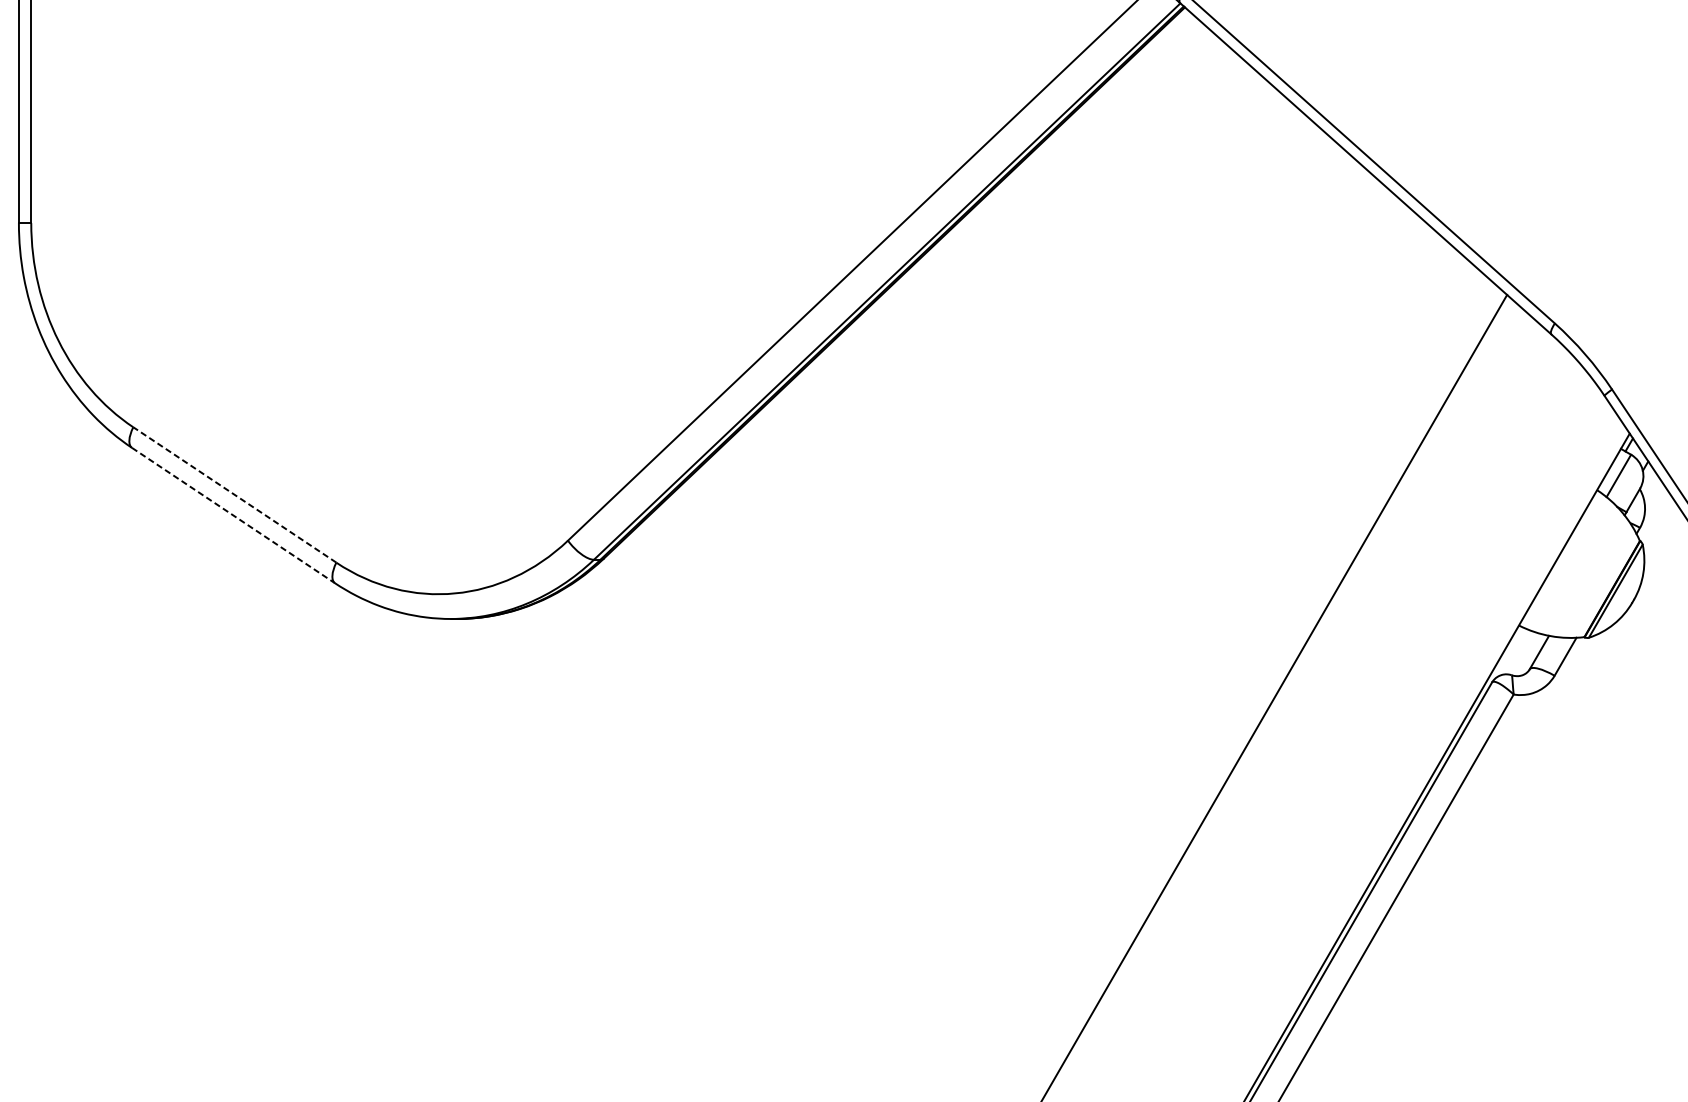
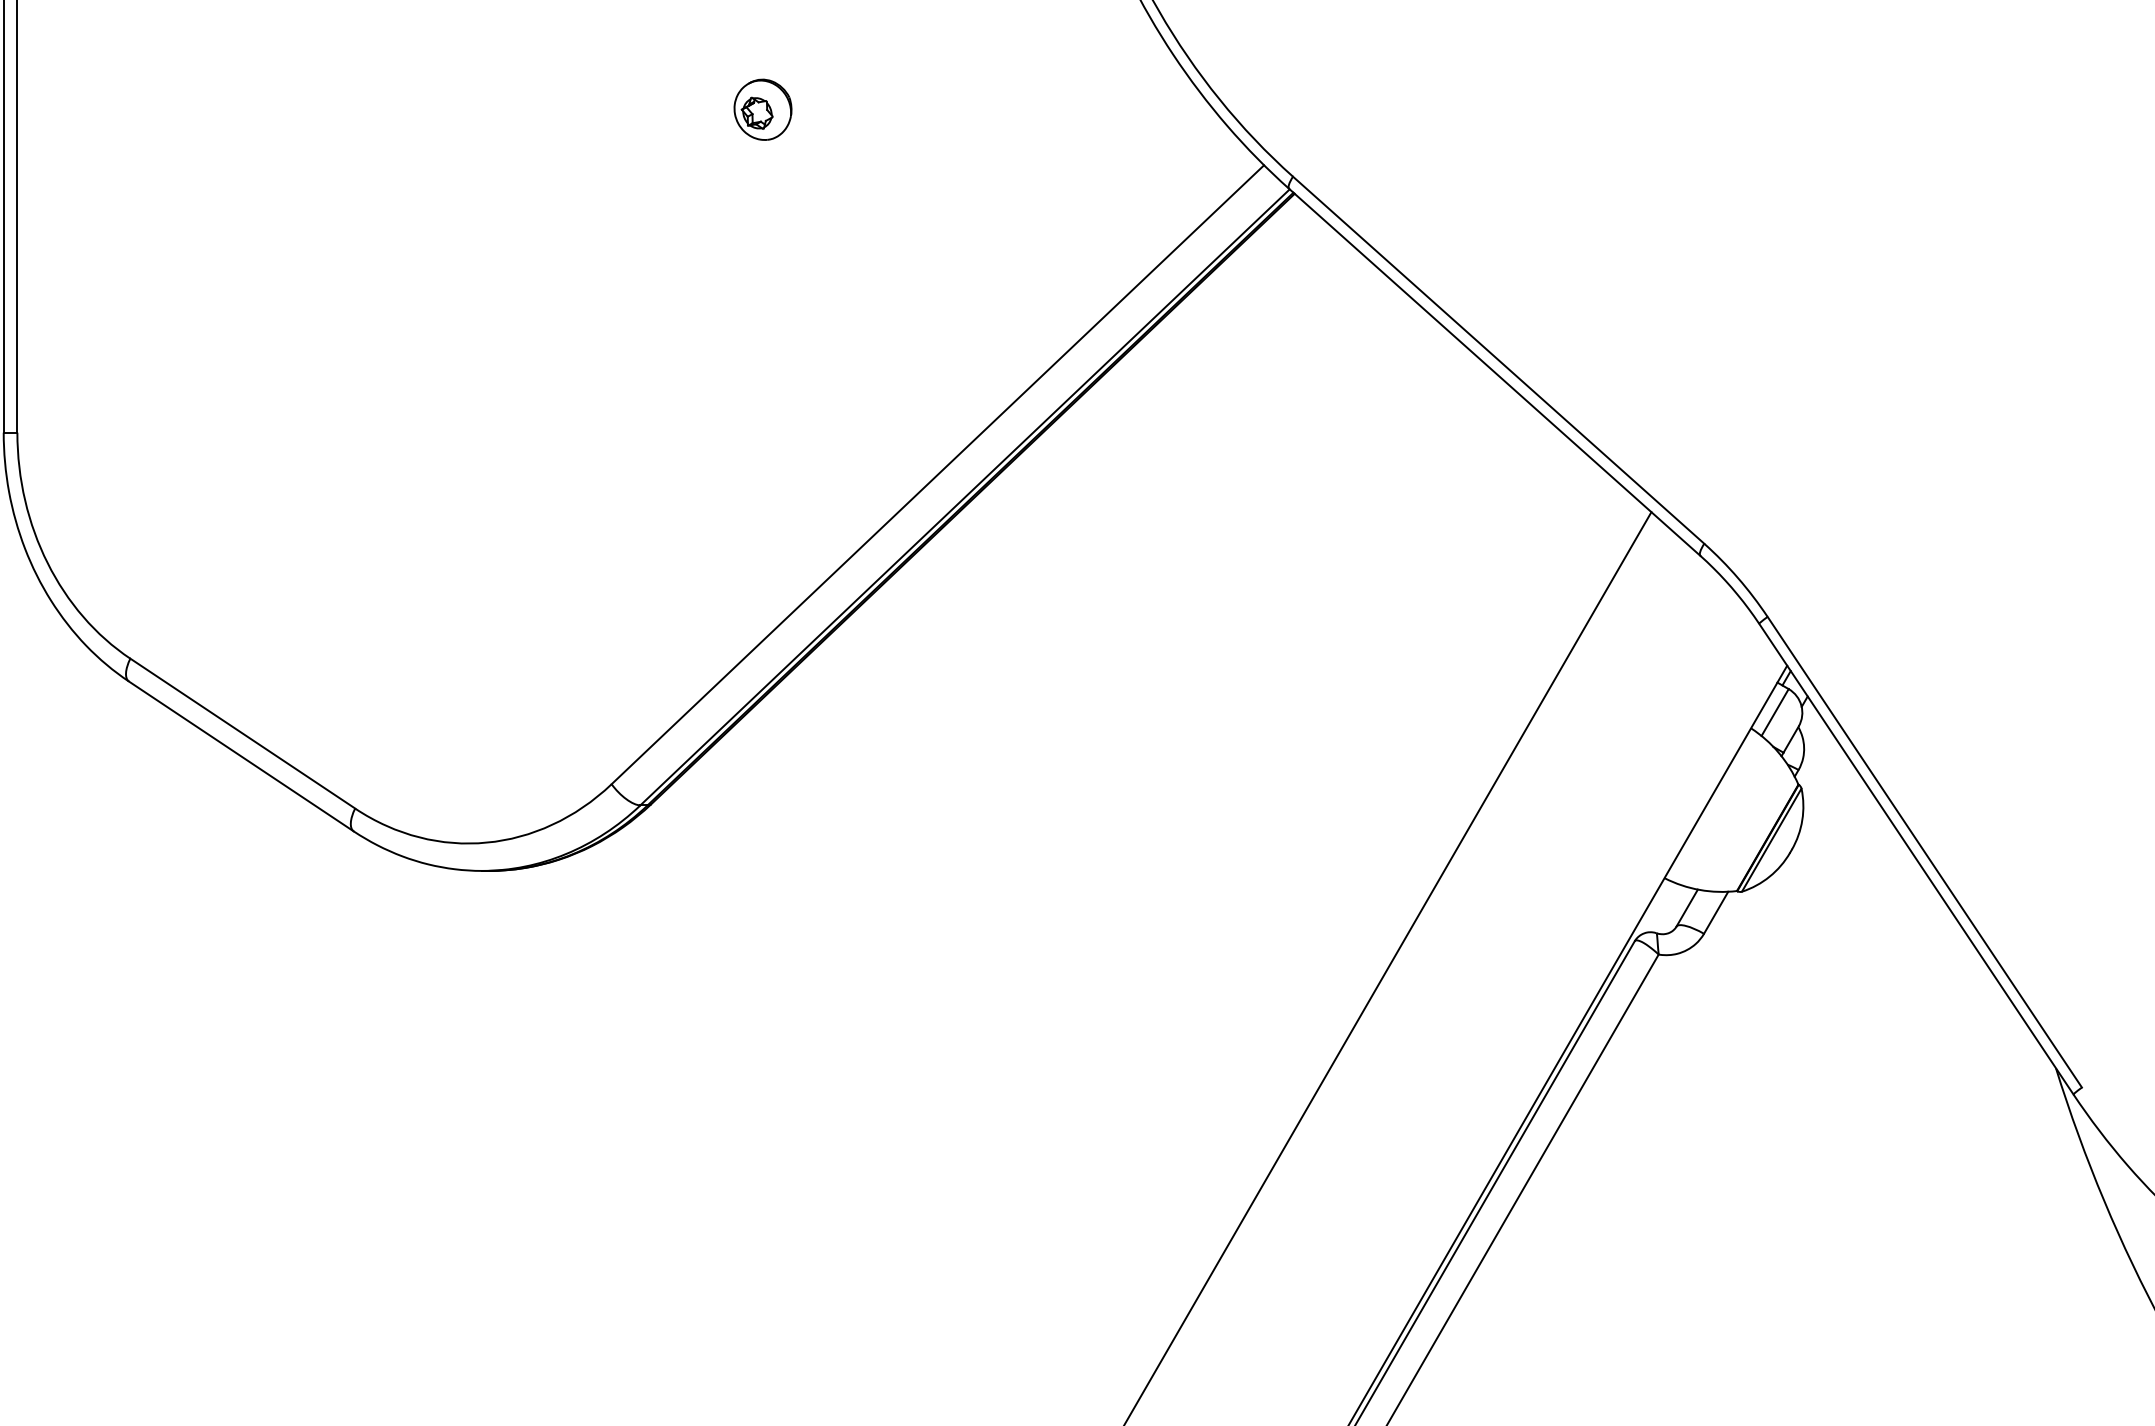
line: (234, 494) -> (242, 733), dashed -> solid
line: (233, 515) -> (241, 756), dashed -> solid

